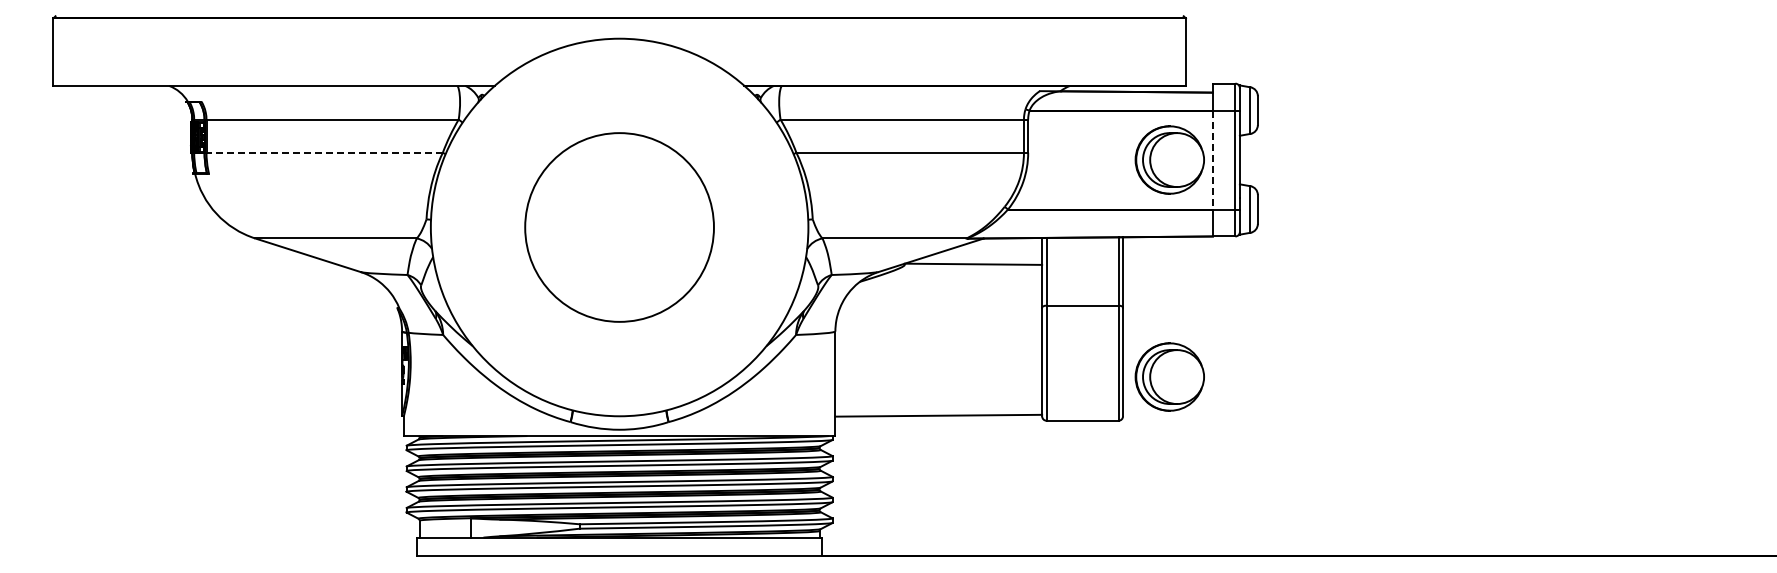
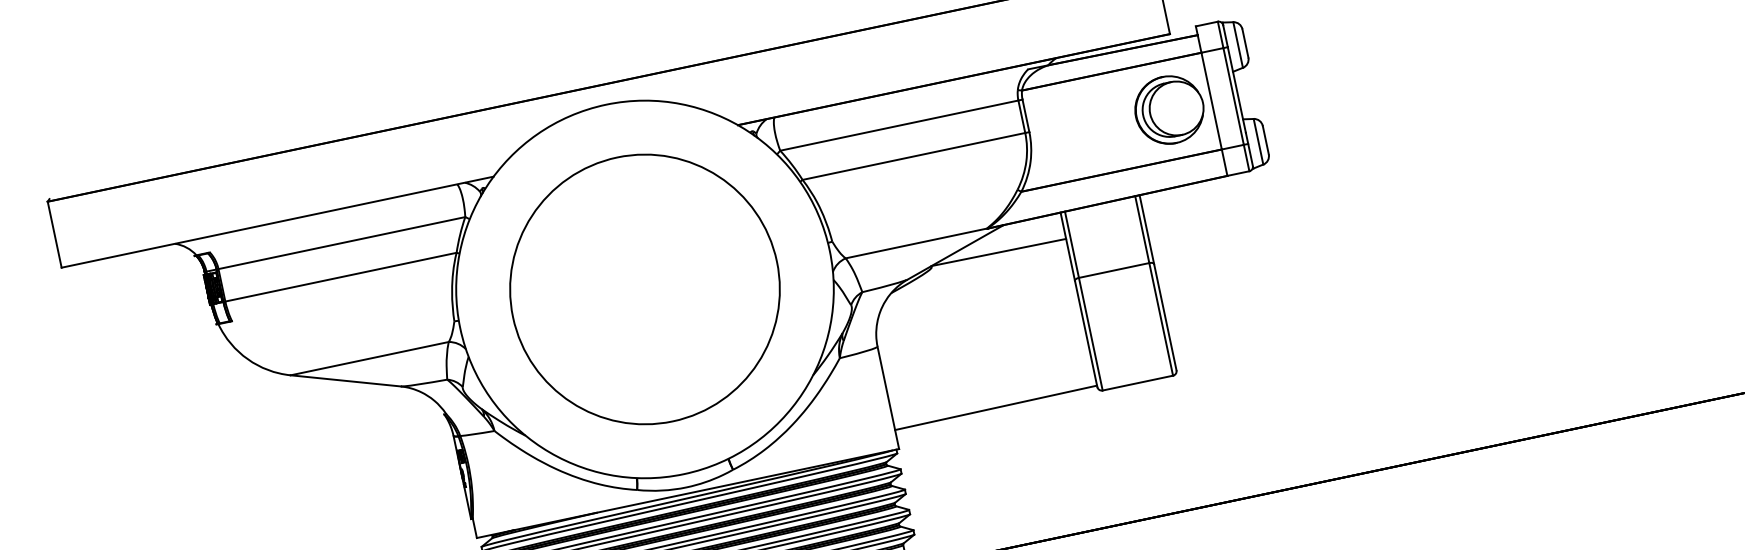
line: (324, 152) -> (340, 276), dashed -> solid
line: (1212, 160) -> (1211, 101), dashed -> solid
circle: (619, 227) -> (644, 289), size x1.43
part: (1169, 376) -> (1213, 321), removed

